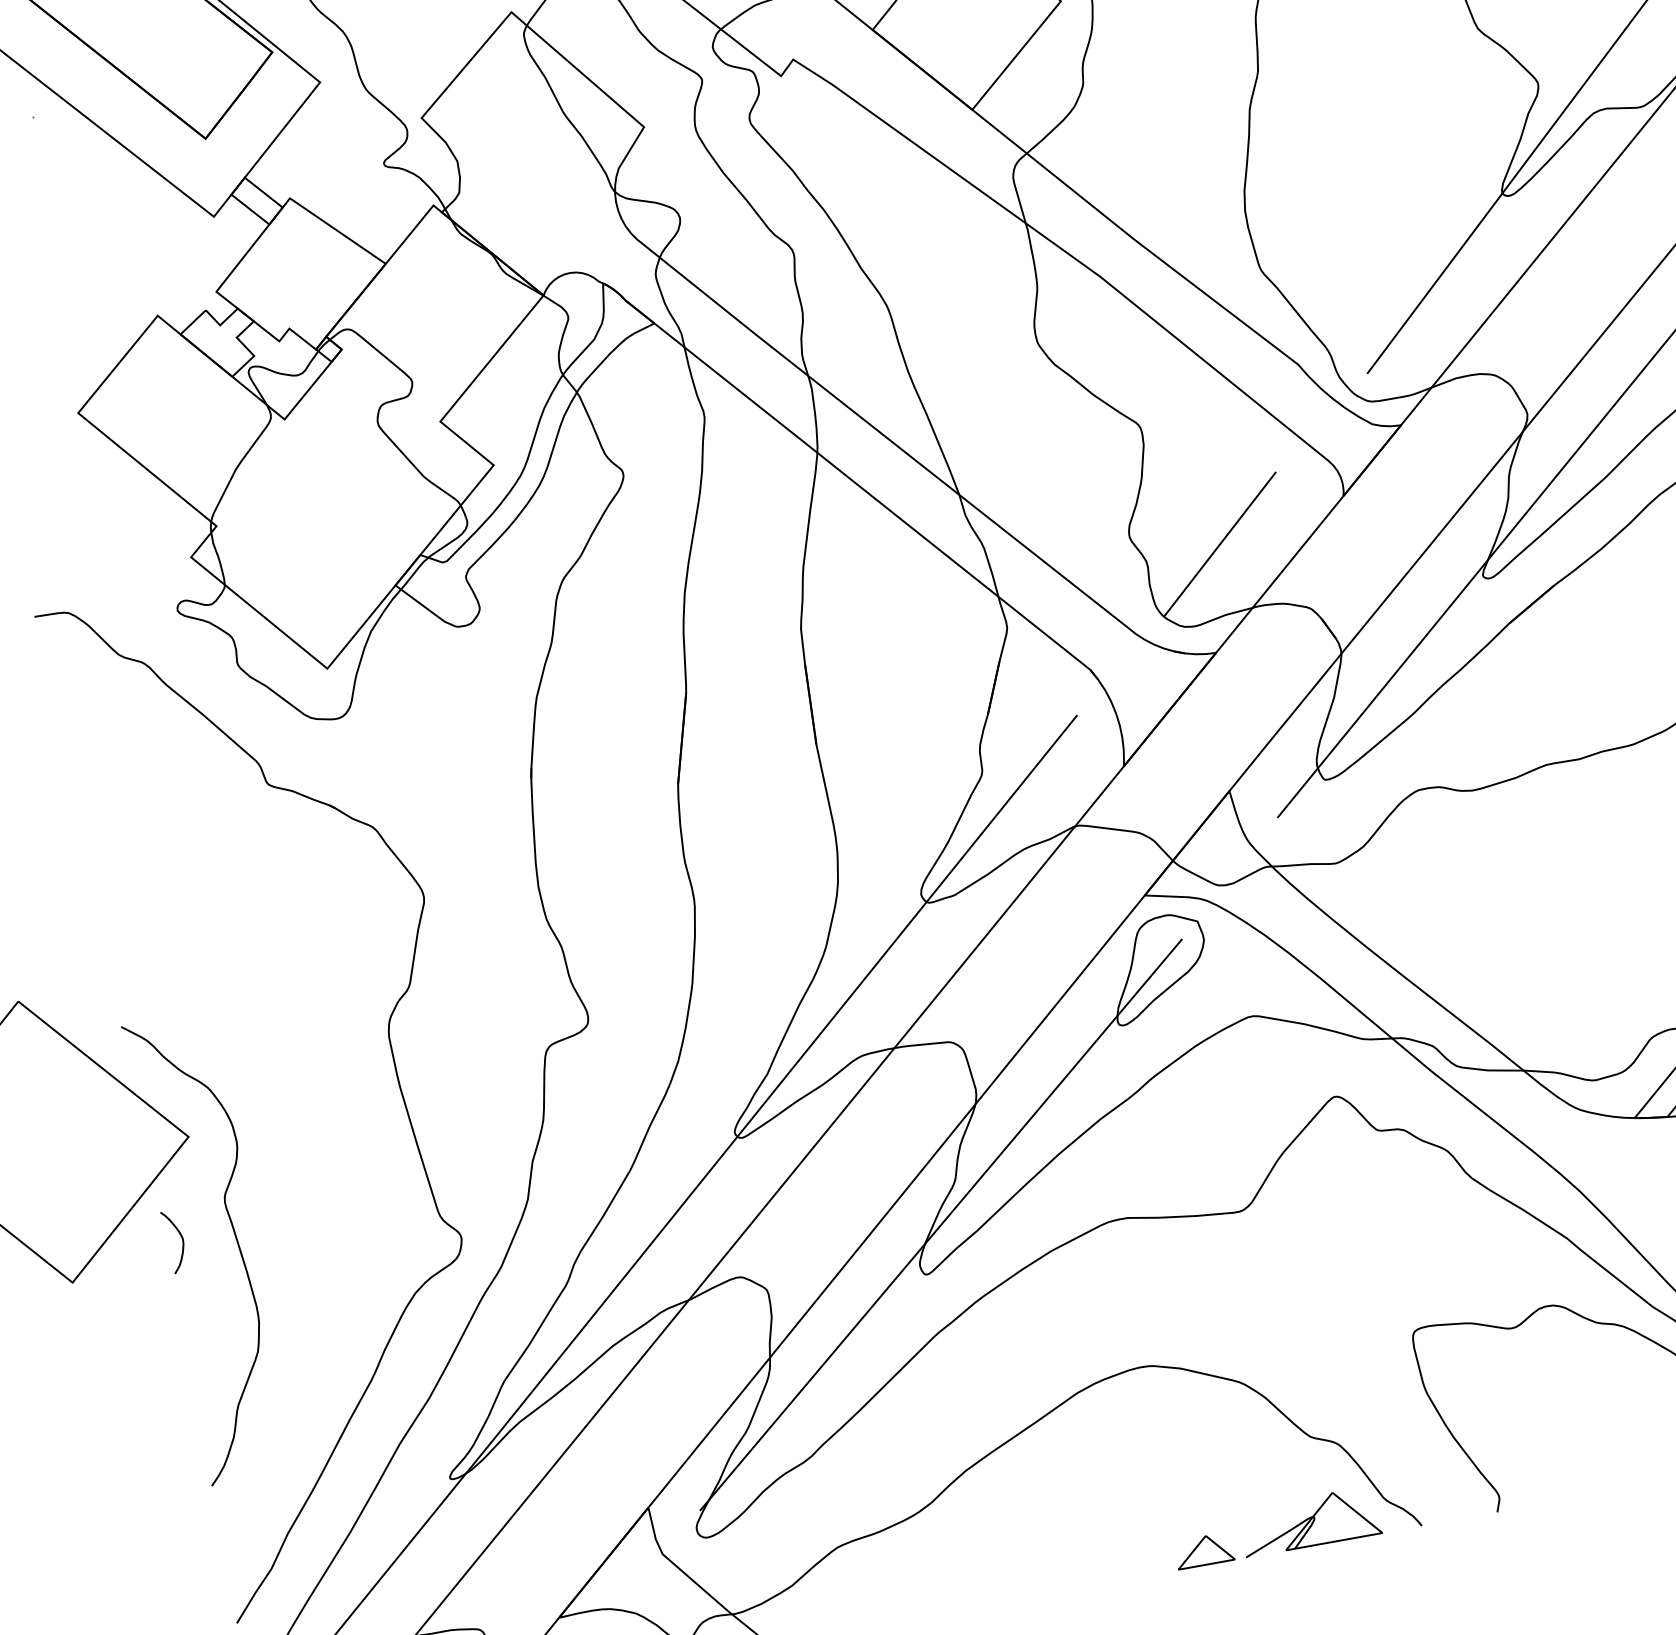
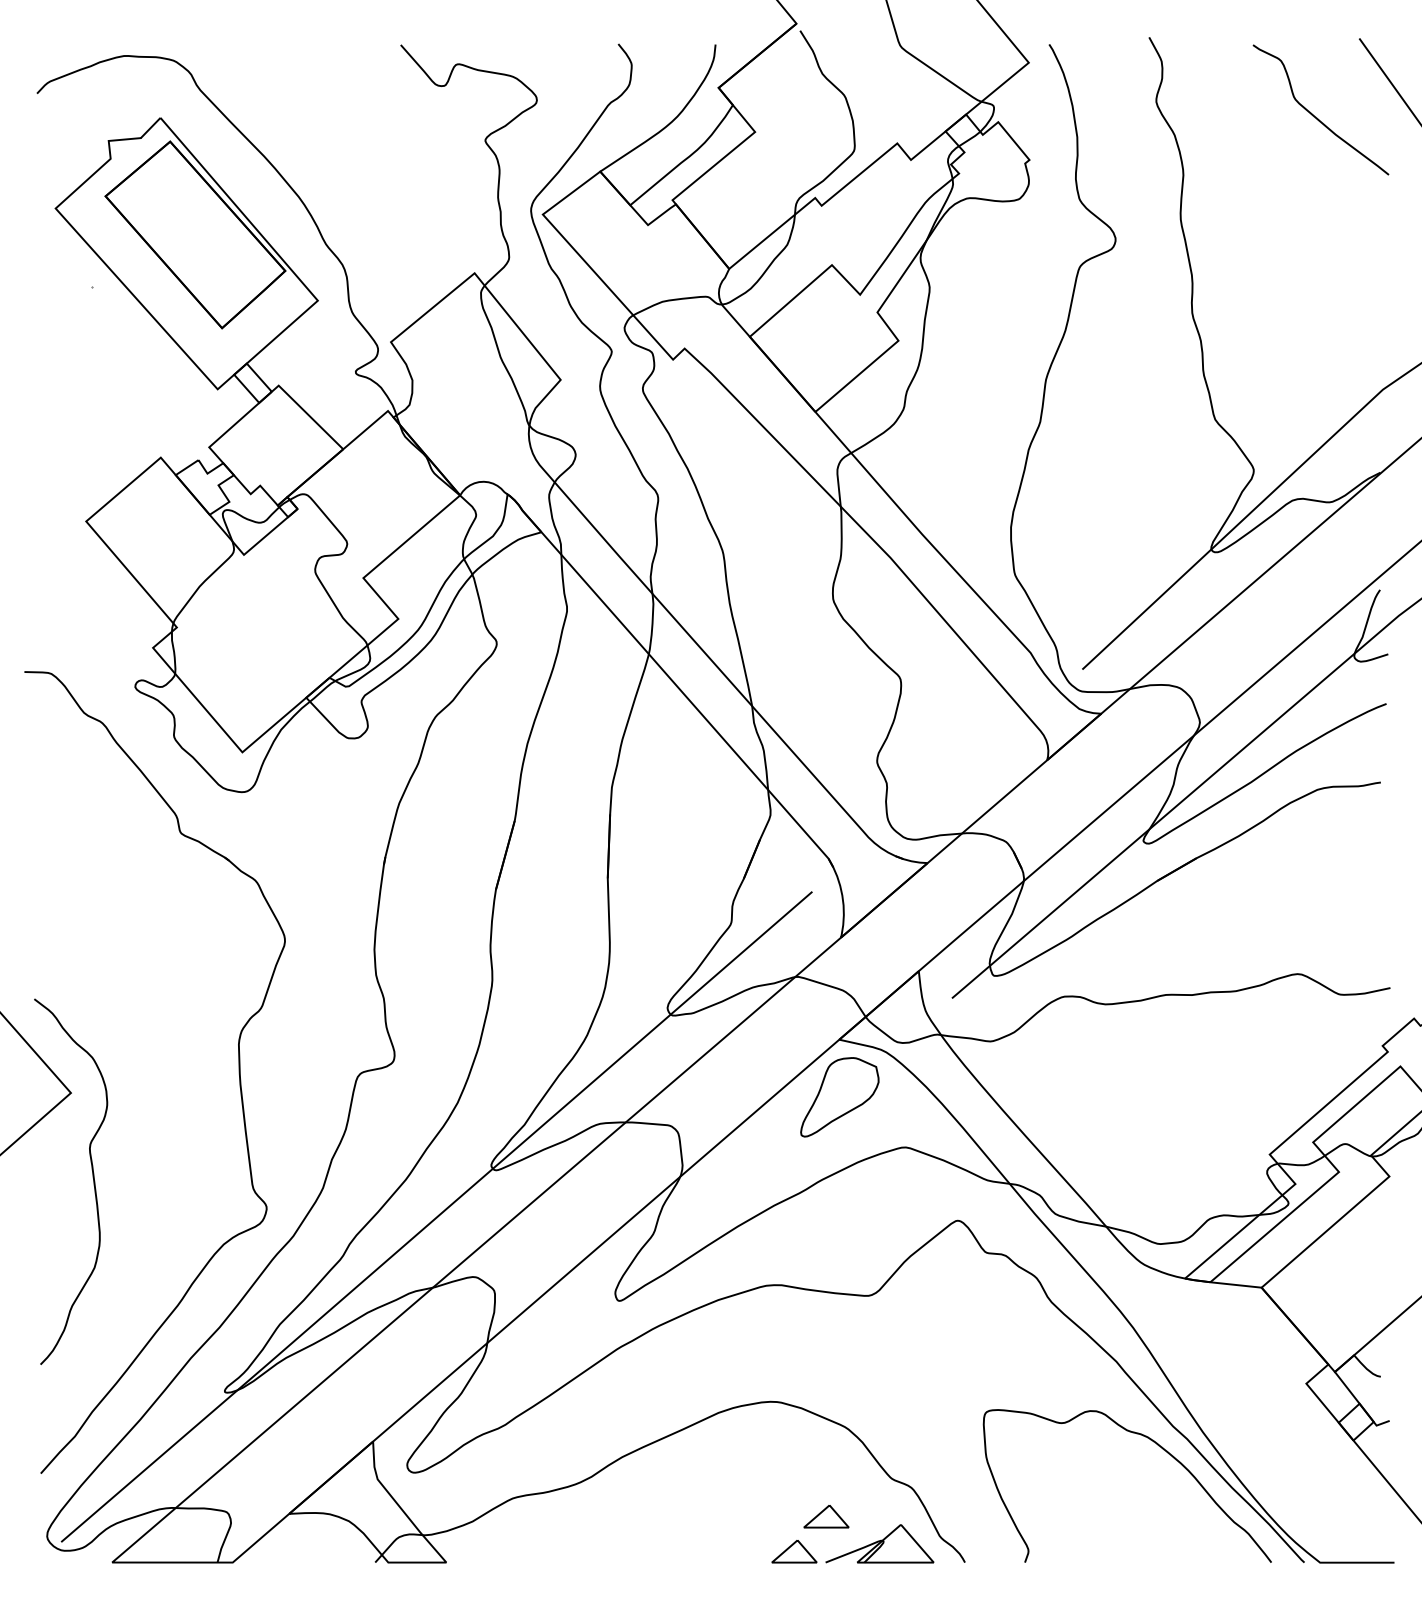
line: (1219, 543) -> (945, 779), removed
line: (940, 1224) -> (636, 1264), removed
curve: (181, 1240) -> (51, 1171), removed
part: (1236, 1499) -> (826, 1516), added

